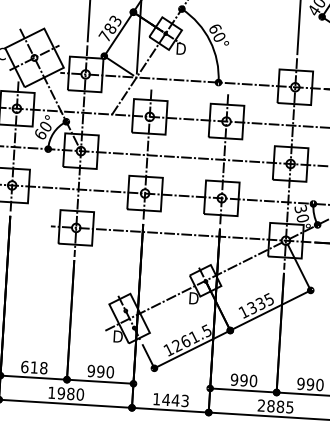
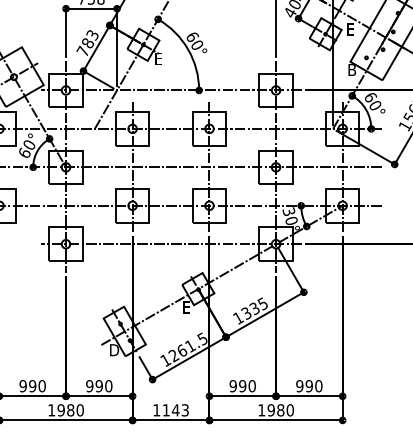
text: (180, 49) -> (159, 59), D -> E
text: (193, 298) -> (187, 307), D -> E
text: (34, 367) -> (32, 386), 618 -> 990
text: (166, 400) -> (166, 410), 1443 -> 1143
text: (275, 406) -> (275, 410), 2885 -> 1980

